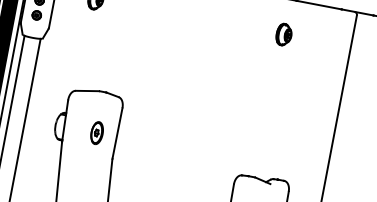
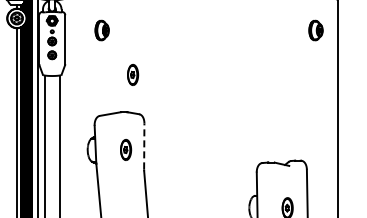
part: (283, 34) -> (315, 30), moved
part: (120, 52) -> (133, 74), added
line: (117, 133) -> (144, 146), solid -> dashed

